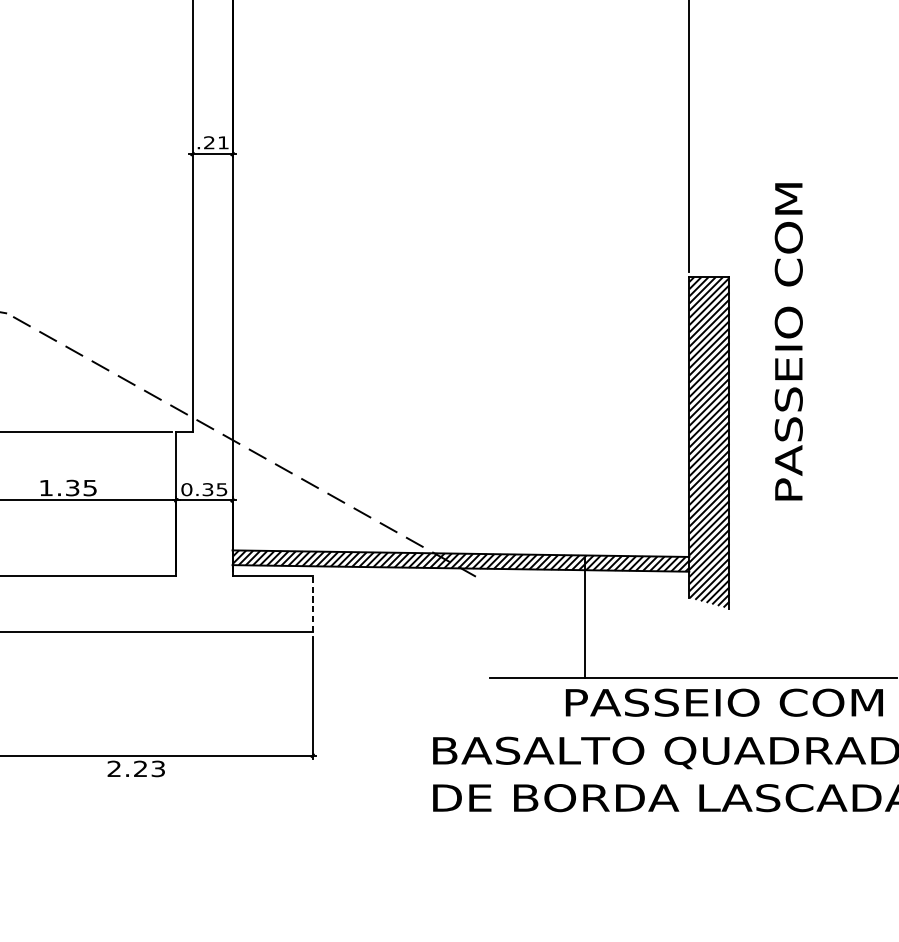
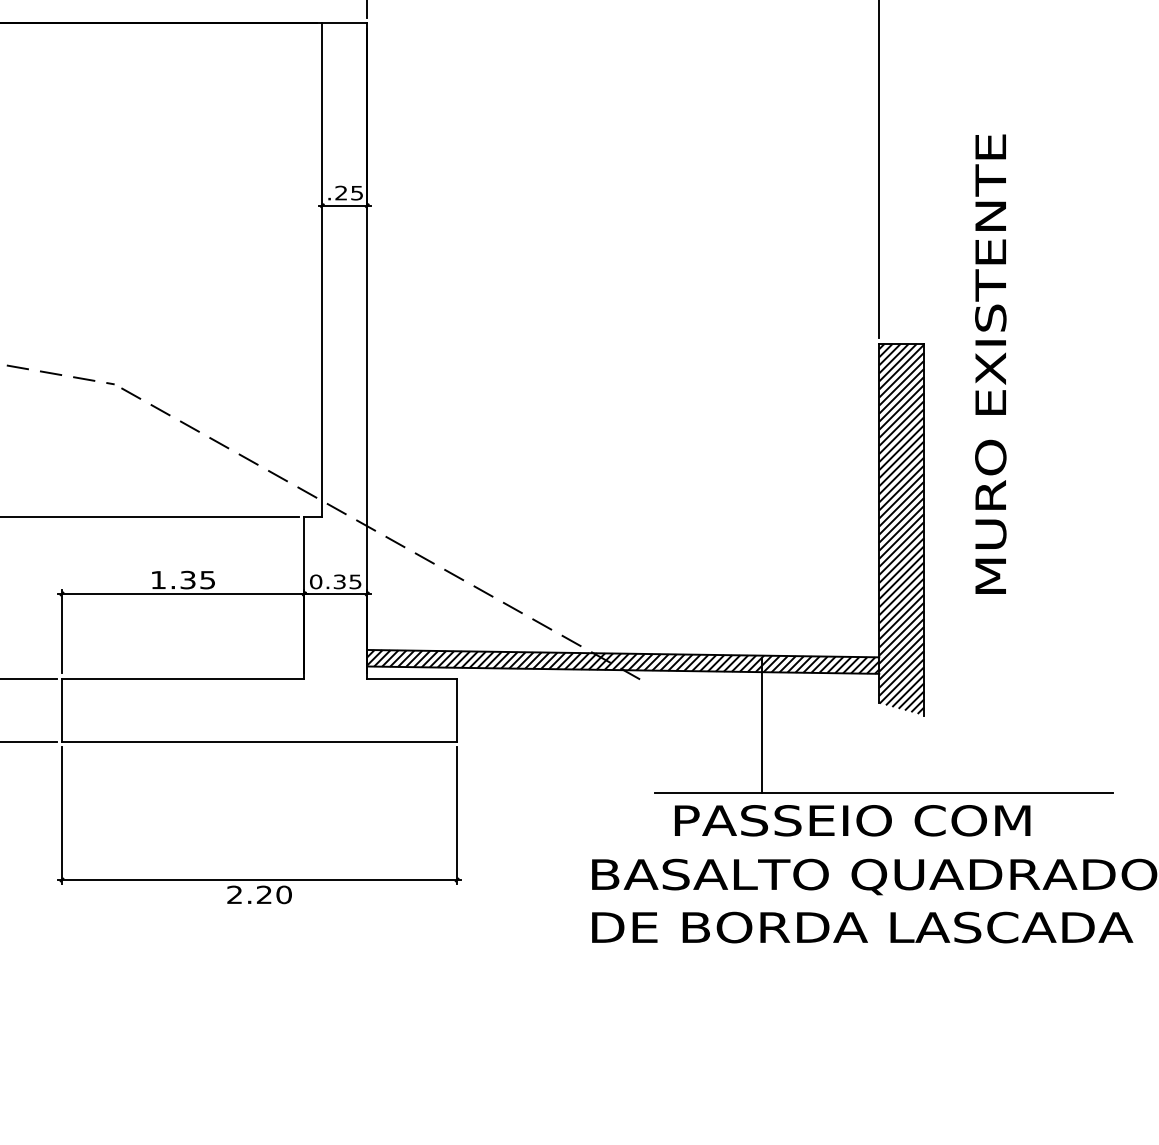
text: (222, 143) -> (356, 193), .21 -> .25
text: (788, 293) -> (990, 361), PASSEIO COM -> MURO EXISTENTE
line: (313, 603) -> (457, 709), dashed -> solid
text: (724, 702) -> (852, 820), moved
text: (157, 768) -> (283, 894), 2.23 -> 2.20

